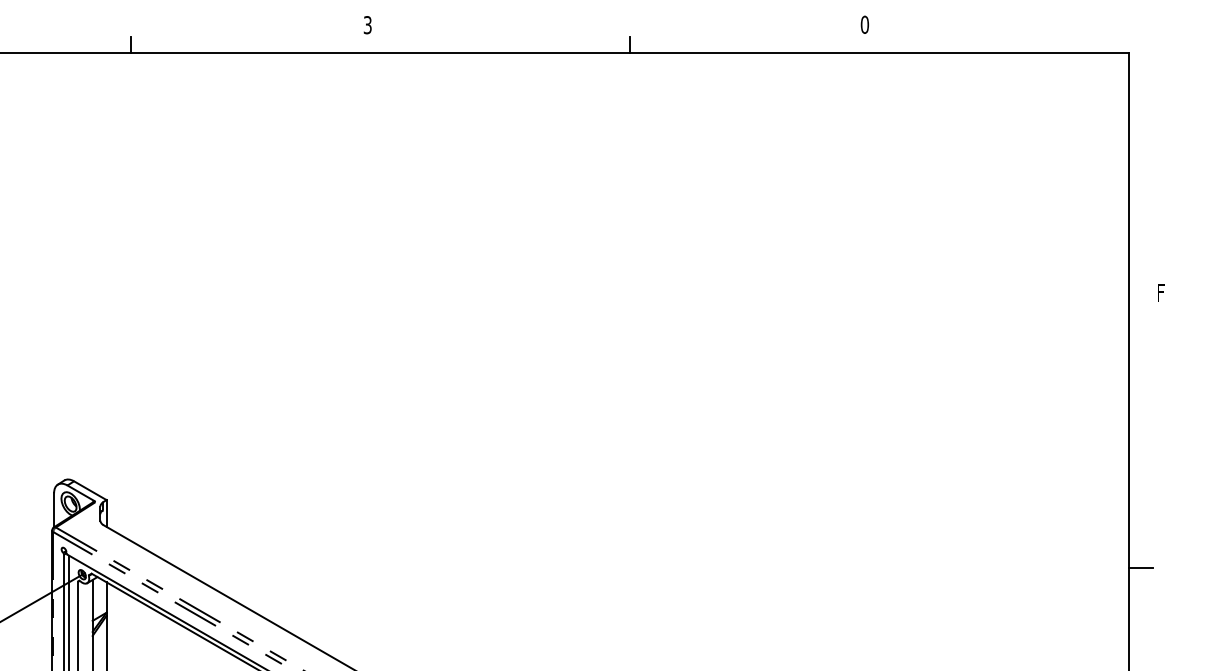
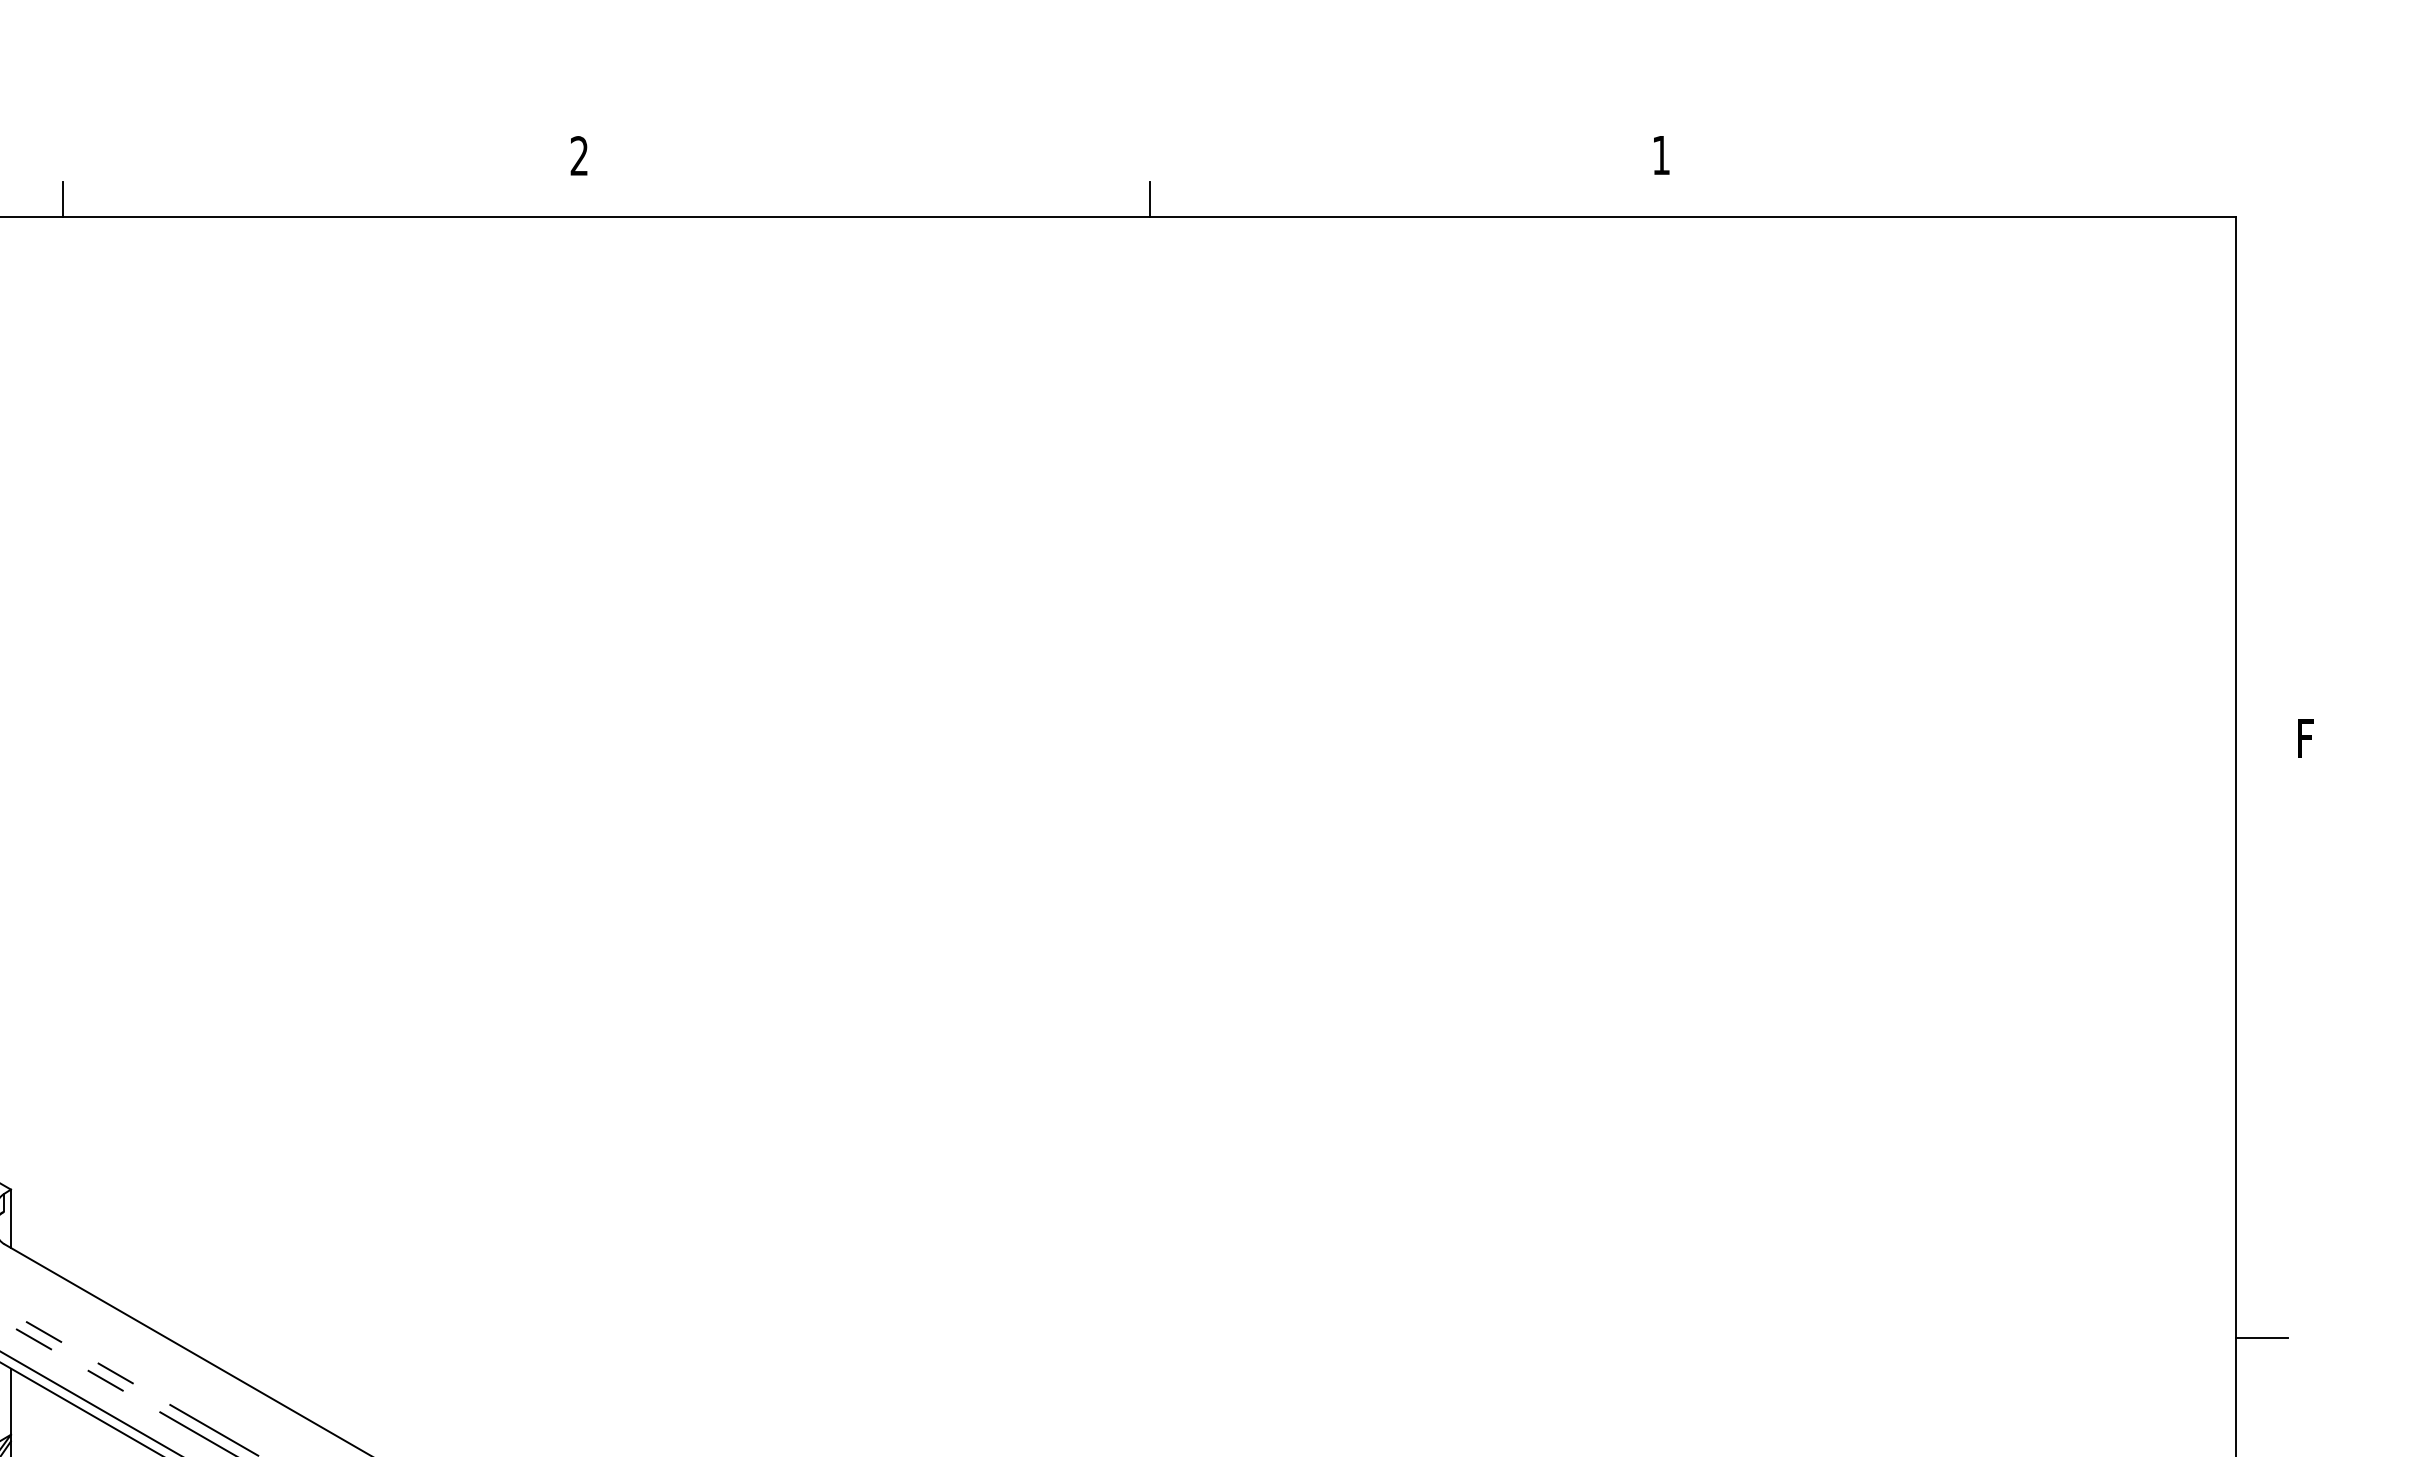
text: (864, 24) -> (1660, 154), 0 -> 1
text: (367, 25) -> (578, 156), 3 -> 2

